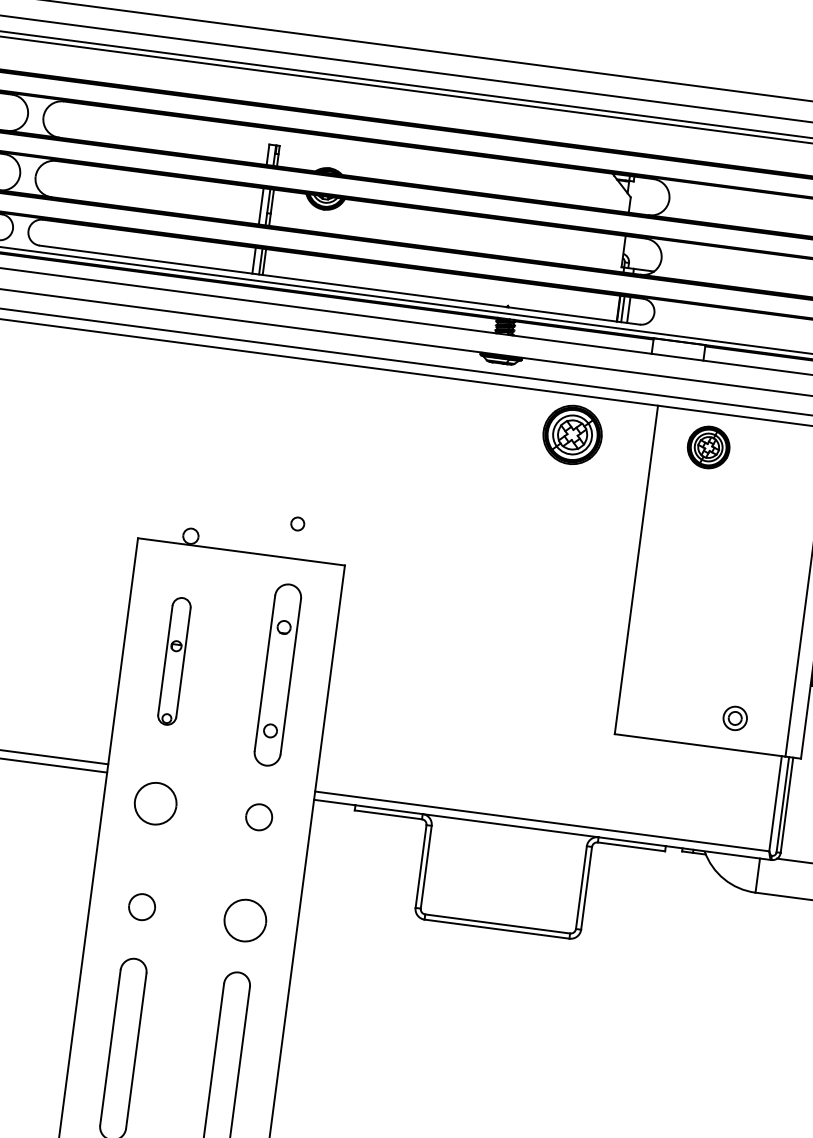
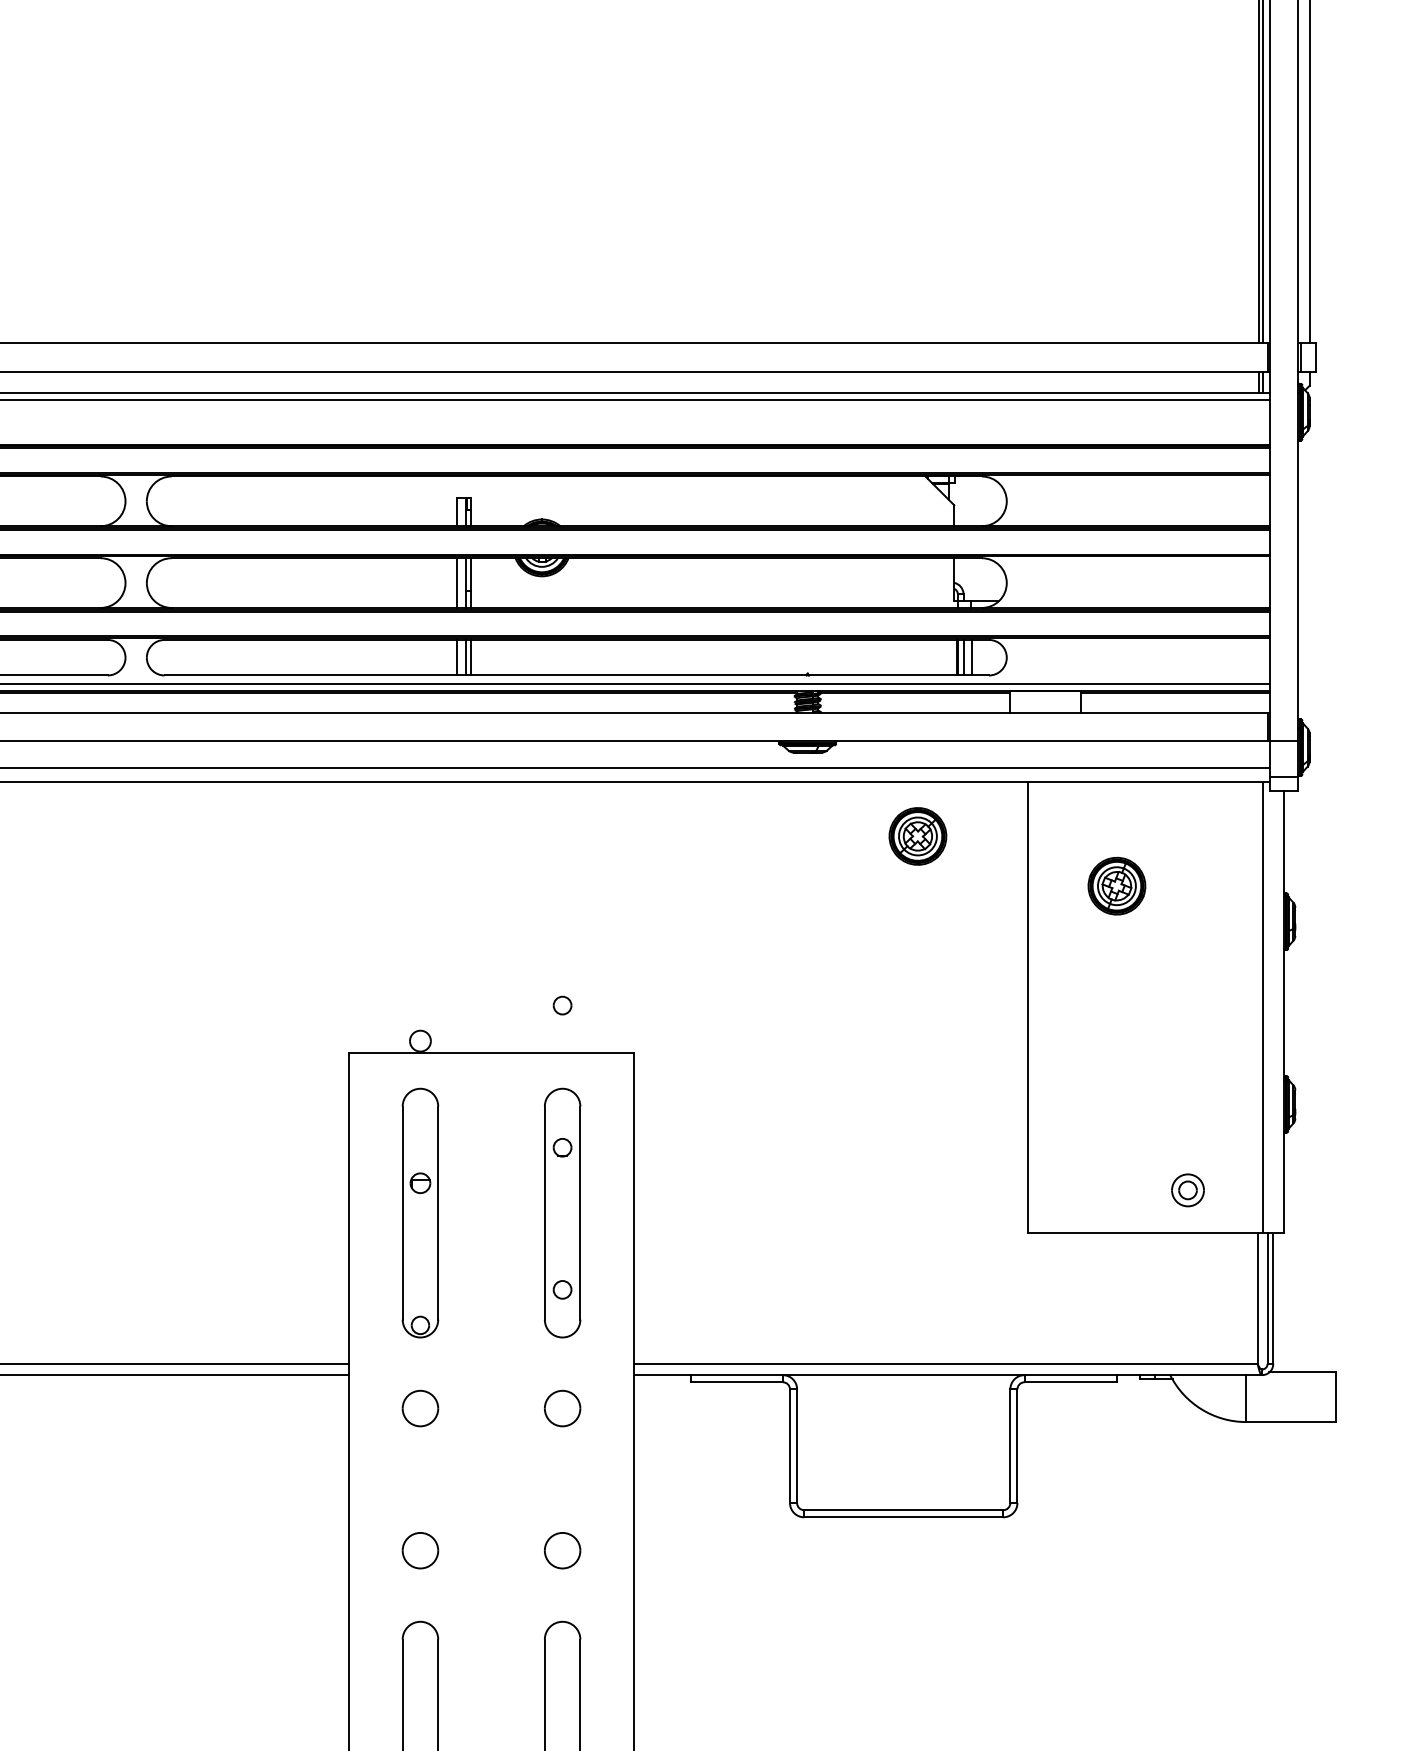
part: (572, 434) -> (917, 836), size x0.71
part: (708, 446) -> (1116, 885), moved
part: (174, 661) -> (420, 1212), size x1.43
part: (155, 803) -> (420, 1408), size x0.62
part: (245, 920) -> (562, 1550), size x0.62

